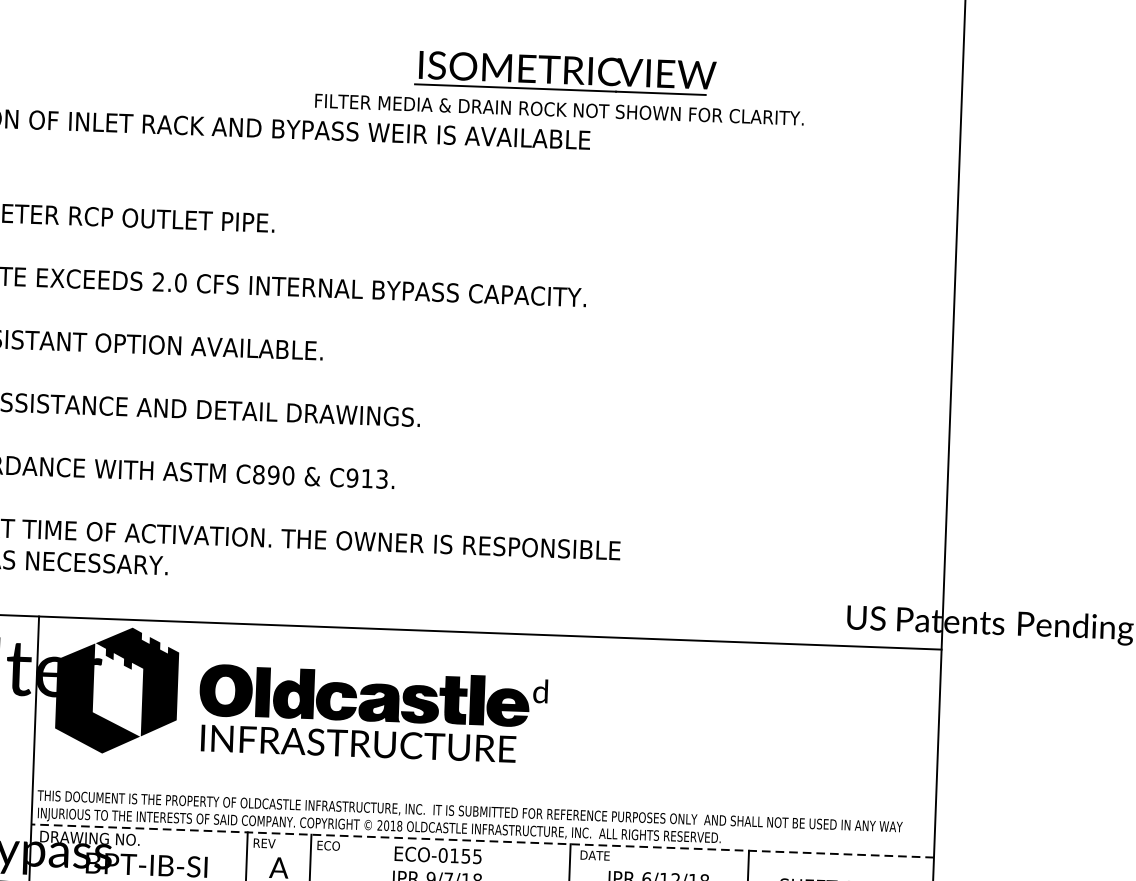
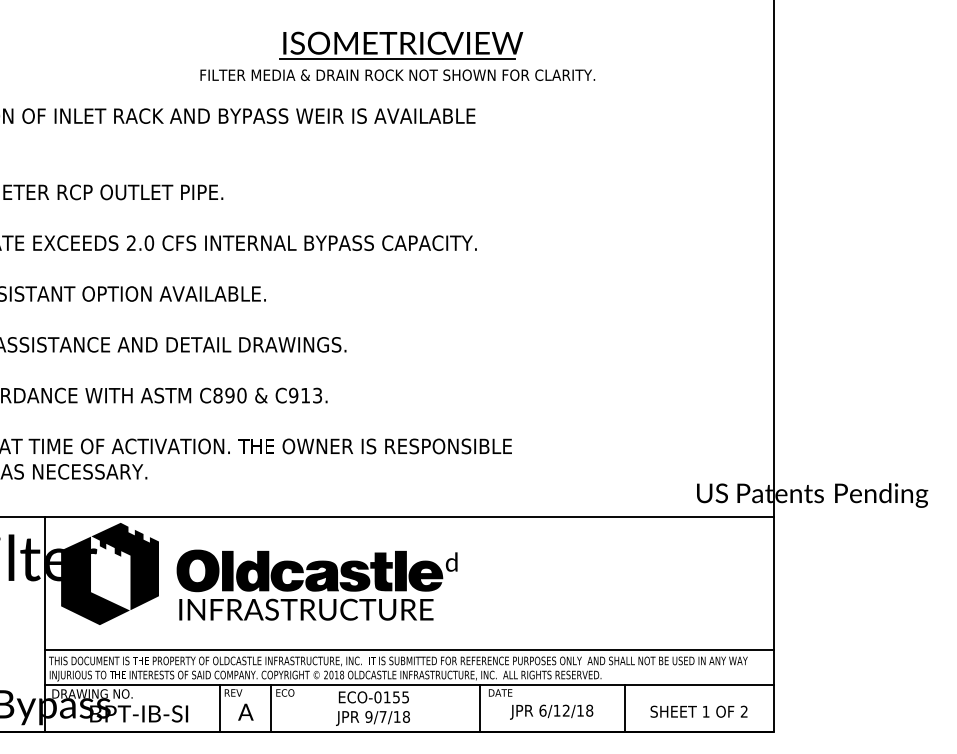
part: (560, 85) -> (397, 55), moved
line: (483, 798) -> (408, 650), added
line: (482, 840) -> (409, 684), dashed -> solid

